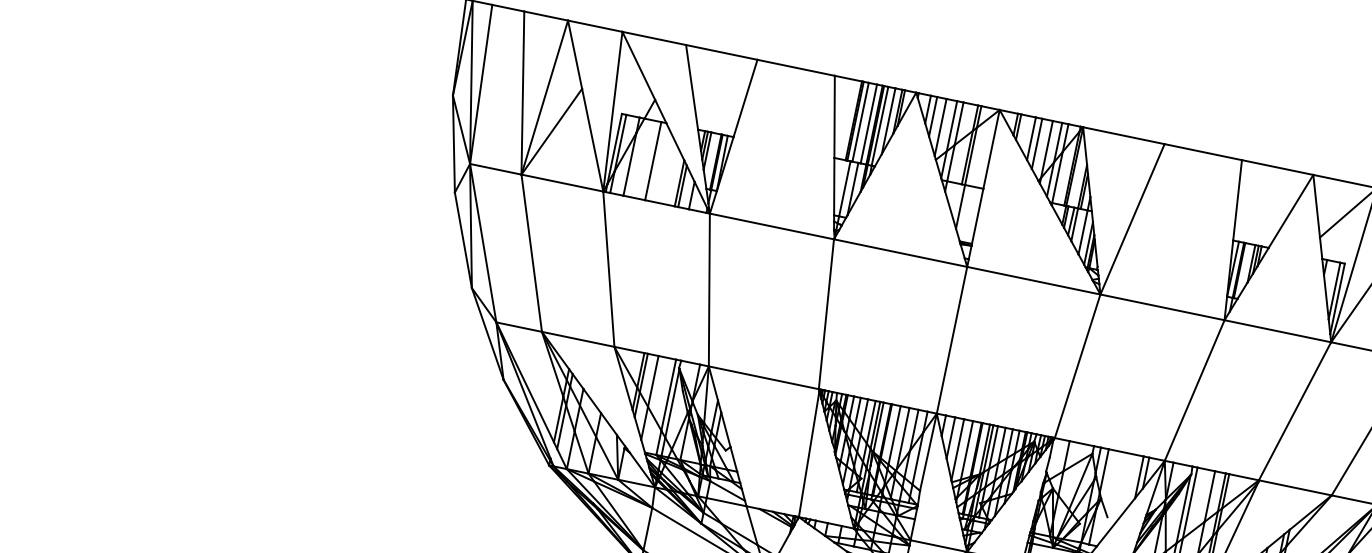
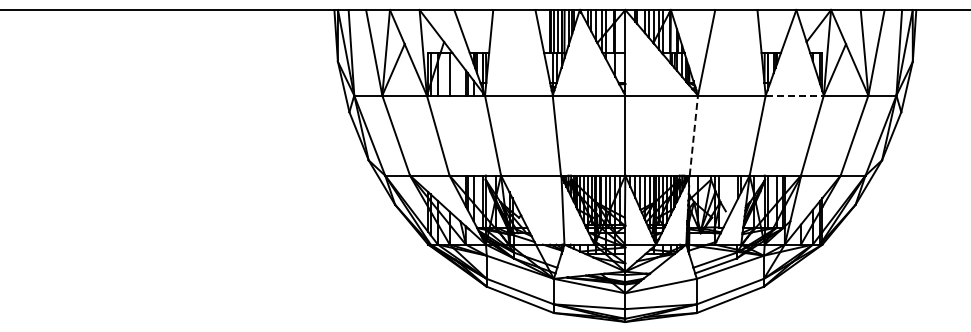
line: (1279, 331) -> (795, 95), solid -> dashed
line: (1076, 366) -> (693, 135), solid -> dashed

